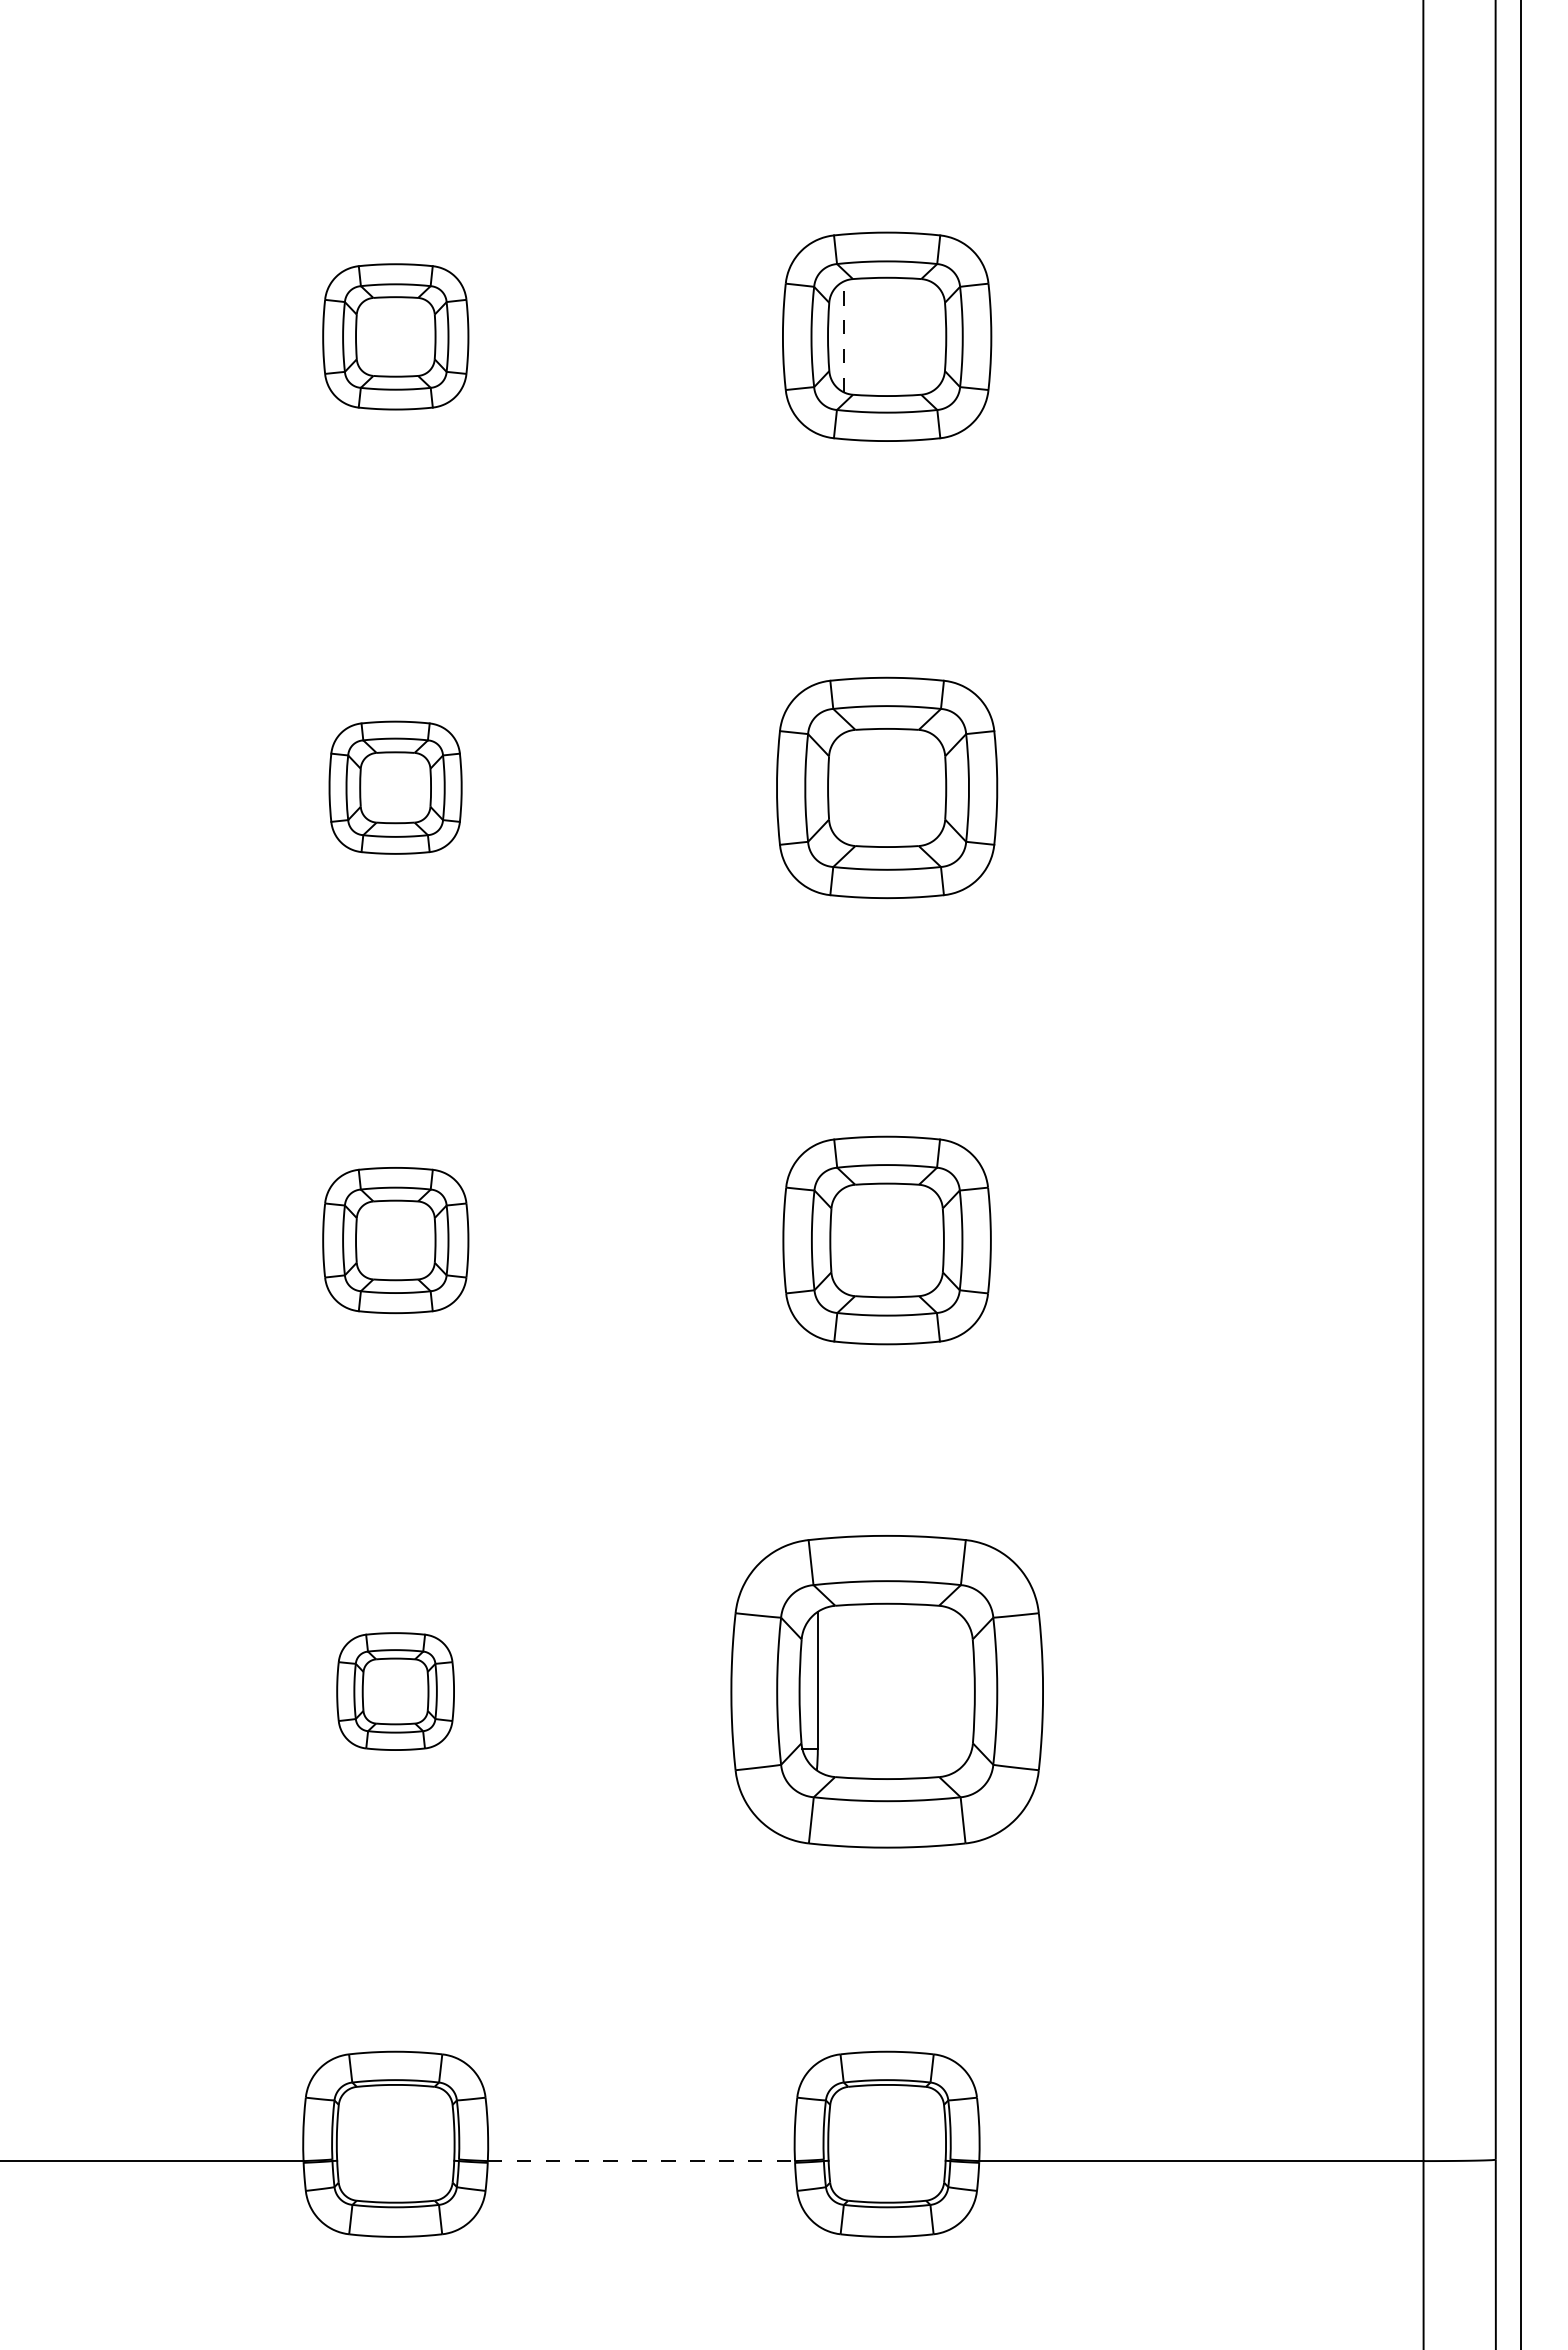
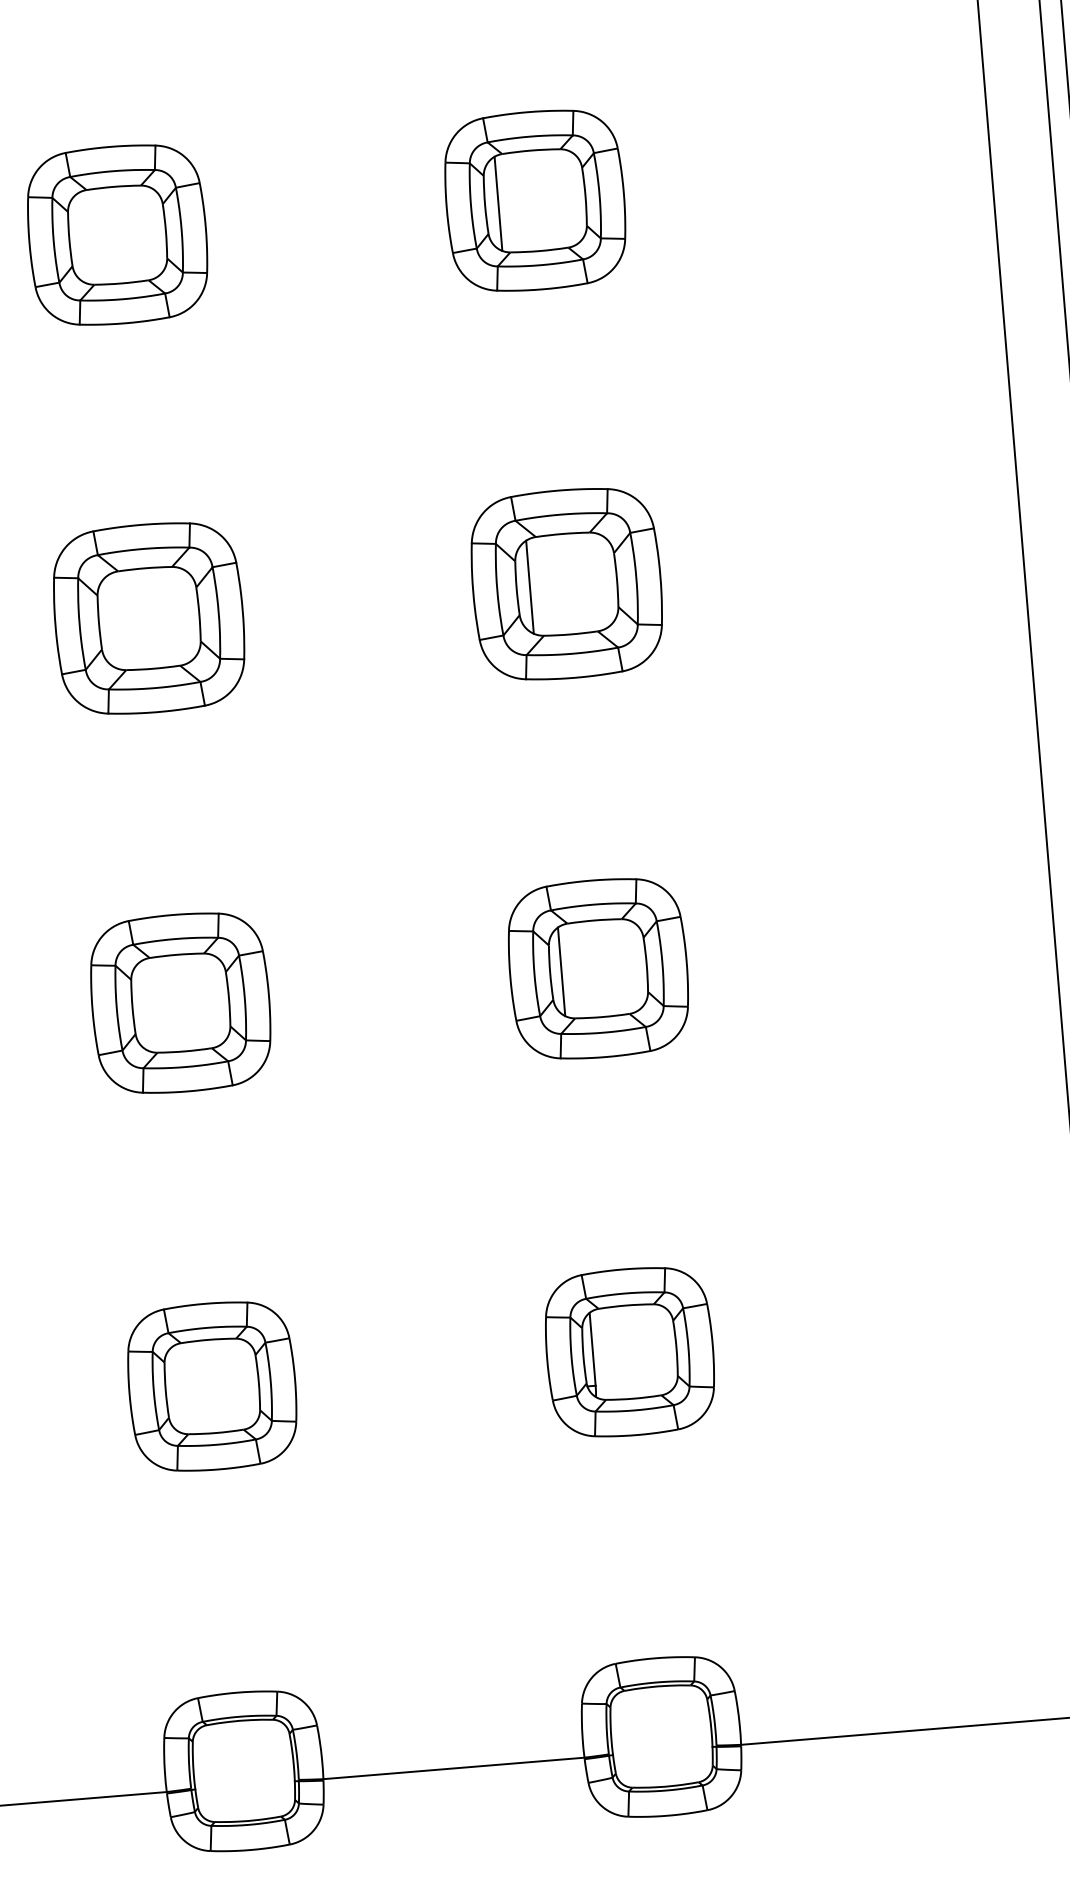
part: (395, 336) -> (117, 234), size x1.43
line: (843, 336) -> (498, 203), dashed -> solid
part: (395, 787) -> (148, 618), size x1.67
line: (843, 787) -> (529, 586), added
part: (395, 1240) -> (180, 1003), size x1.43
line: (843, 1240) -> (561, 971), added
part: (395, 1691) -> (212, 1386), size x1.67
part: (886, 1691) -> (629, 1352), size x0.62
line: (641, 2161) -> (454, 1768), dashed -> solid

